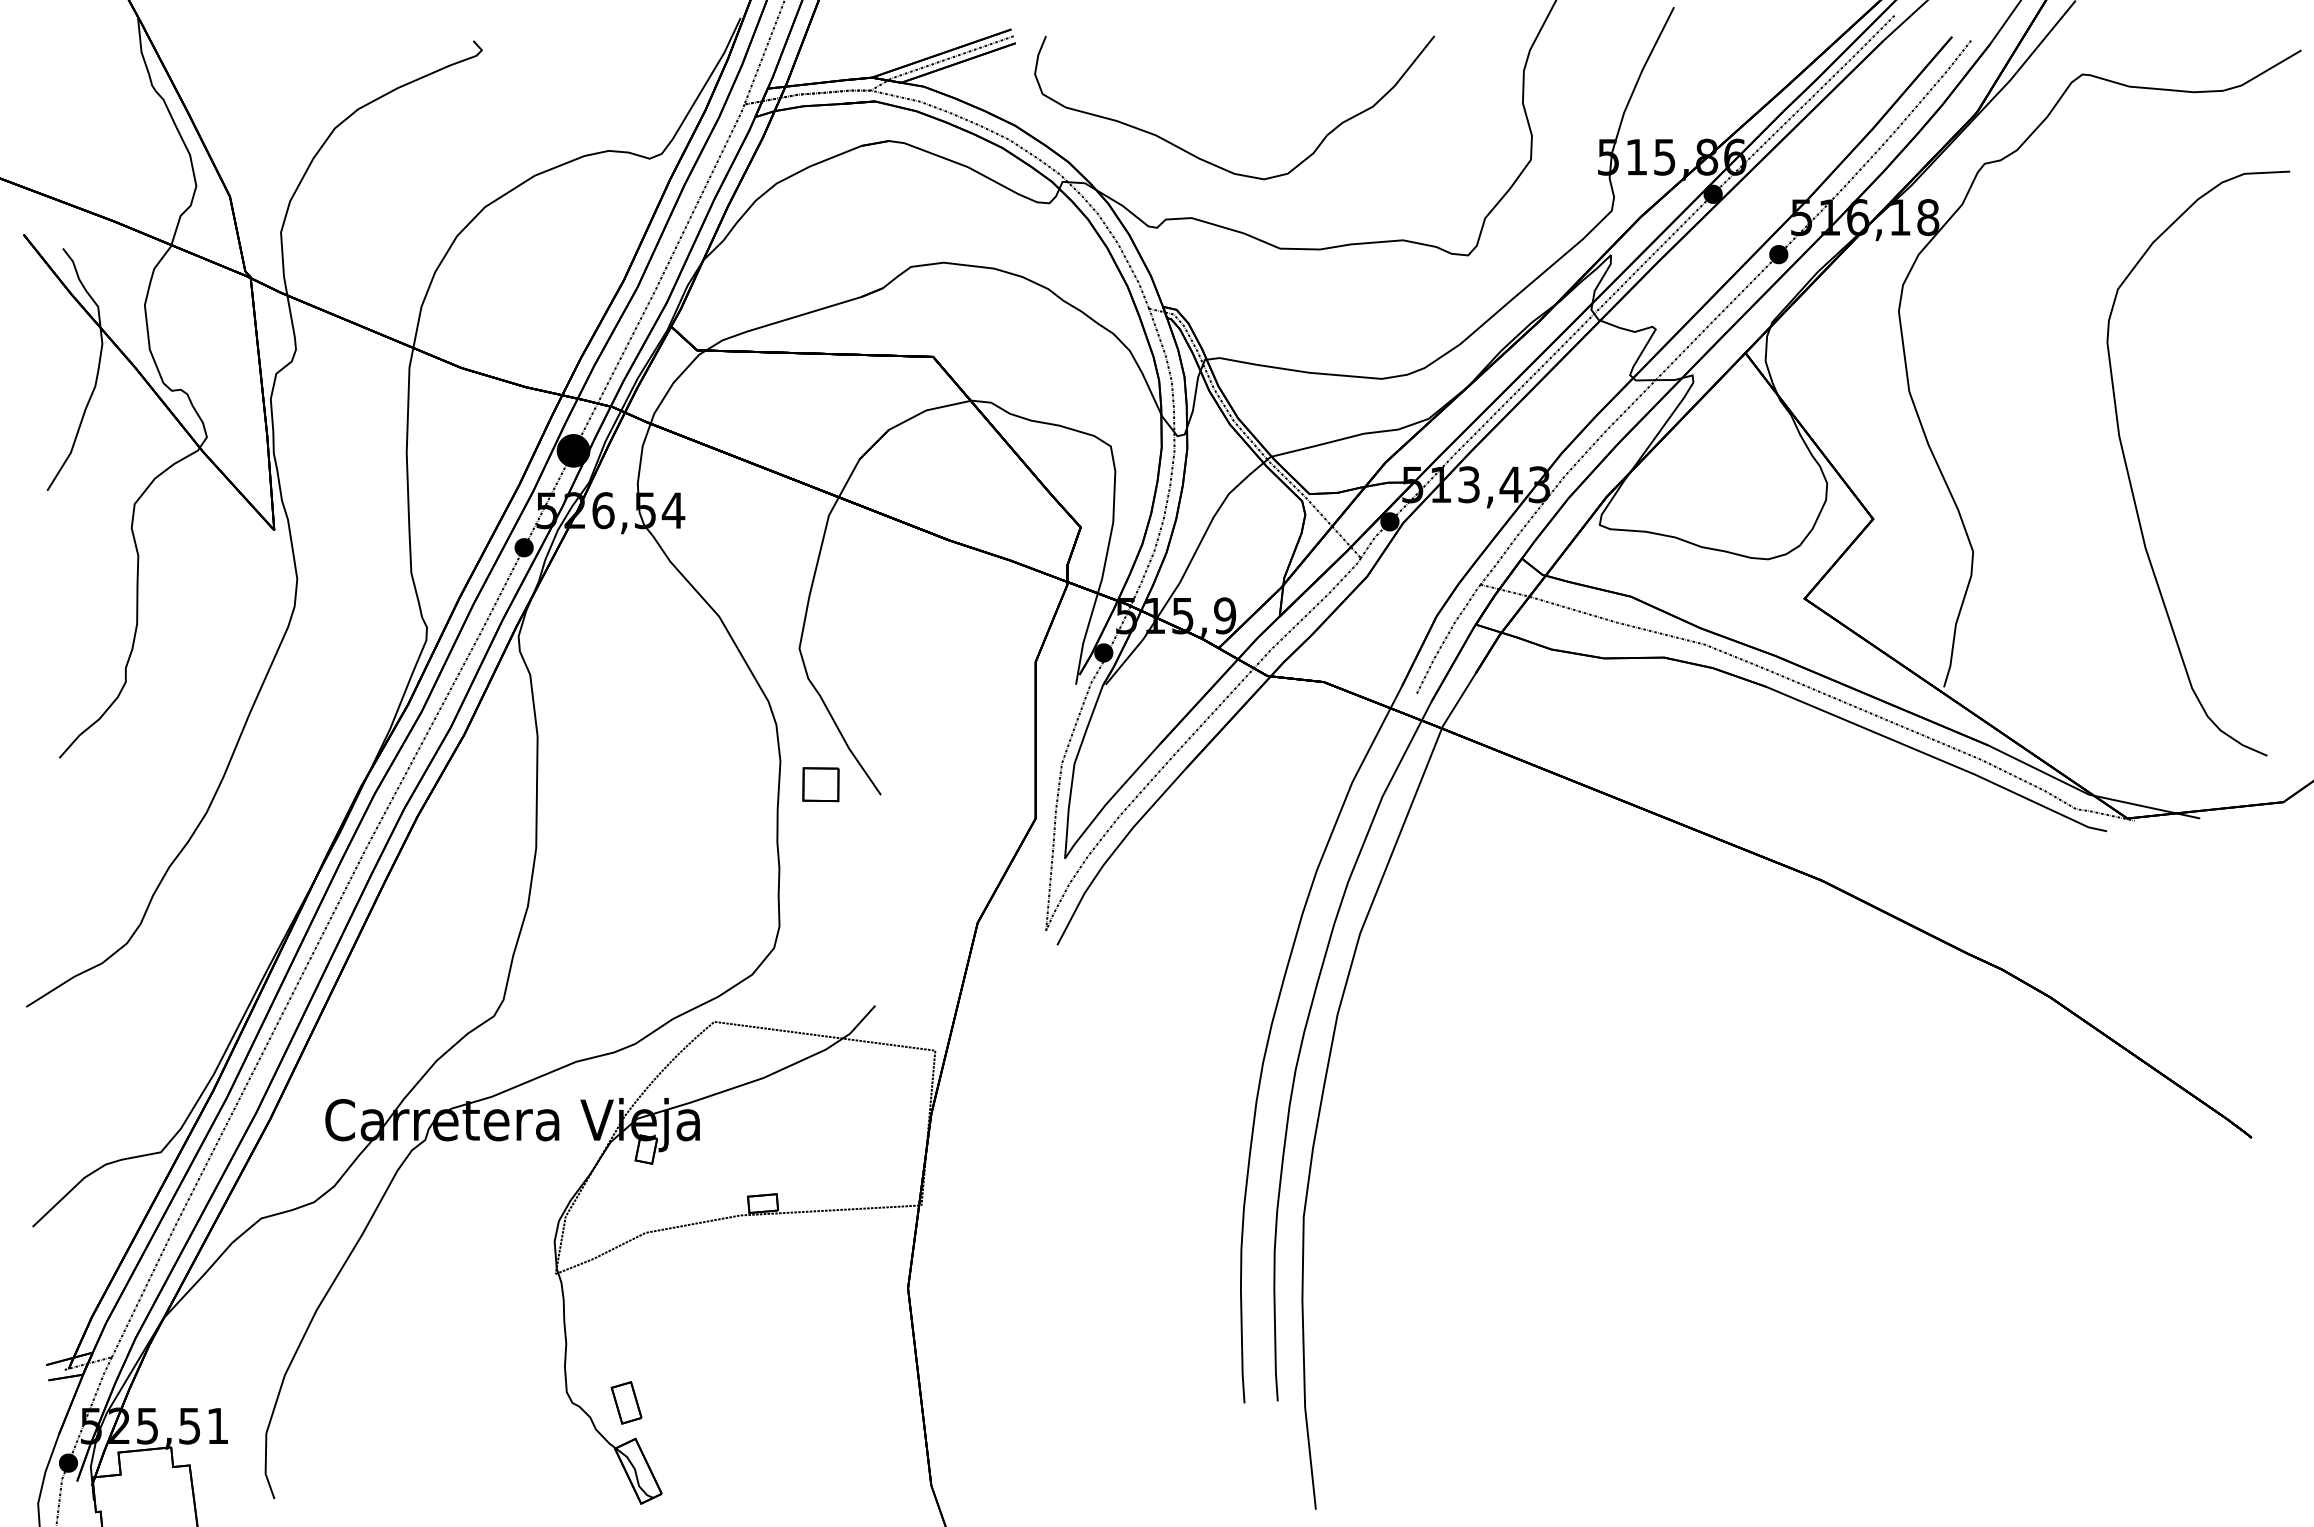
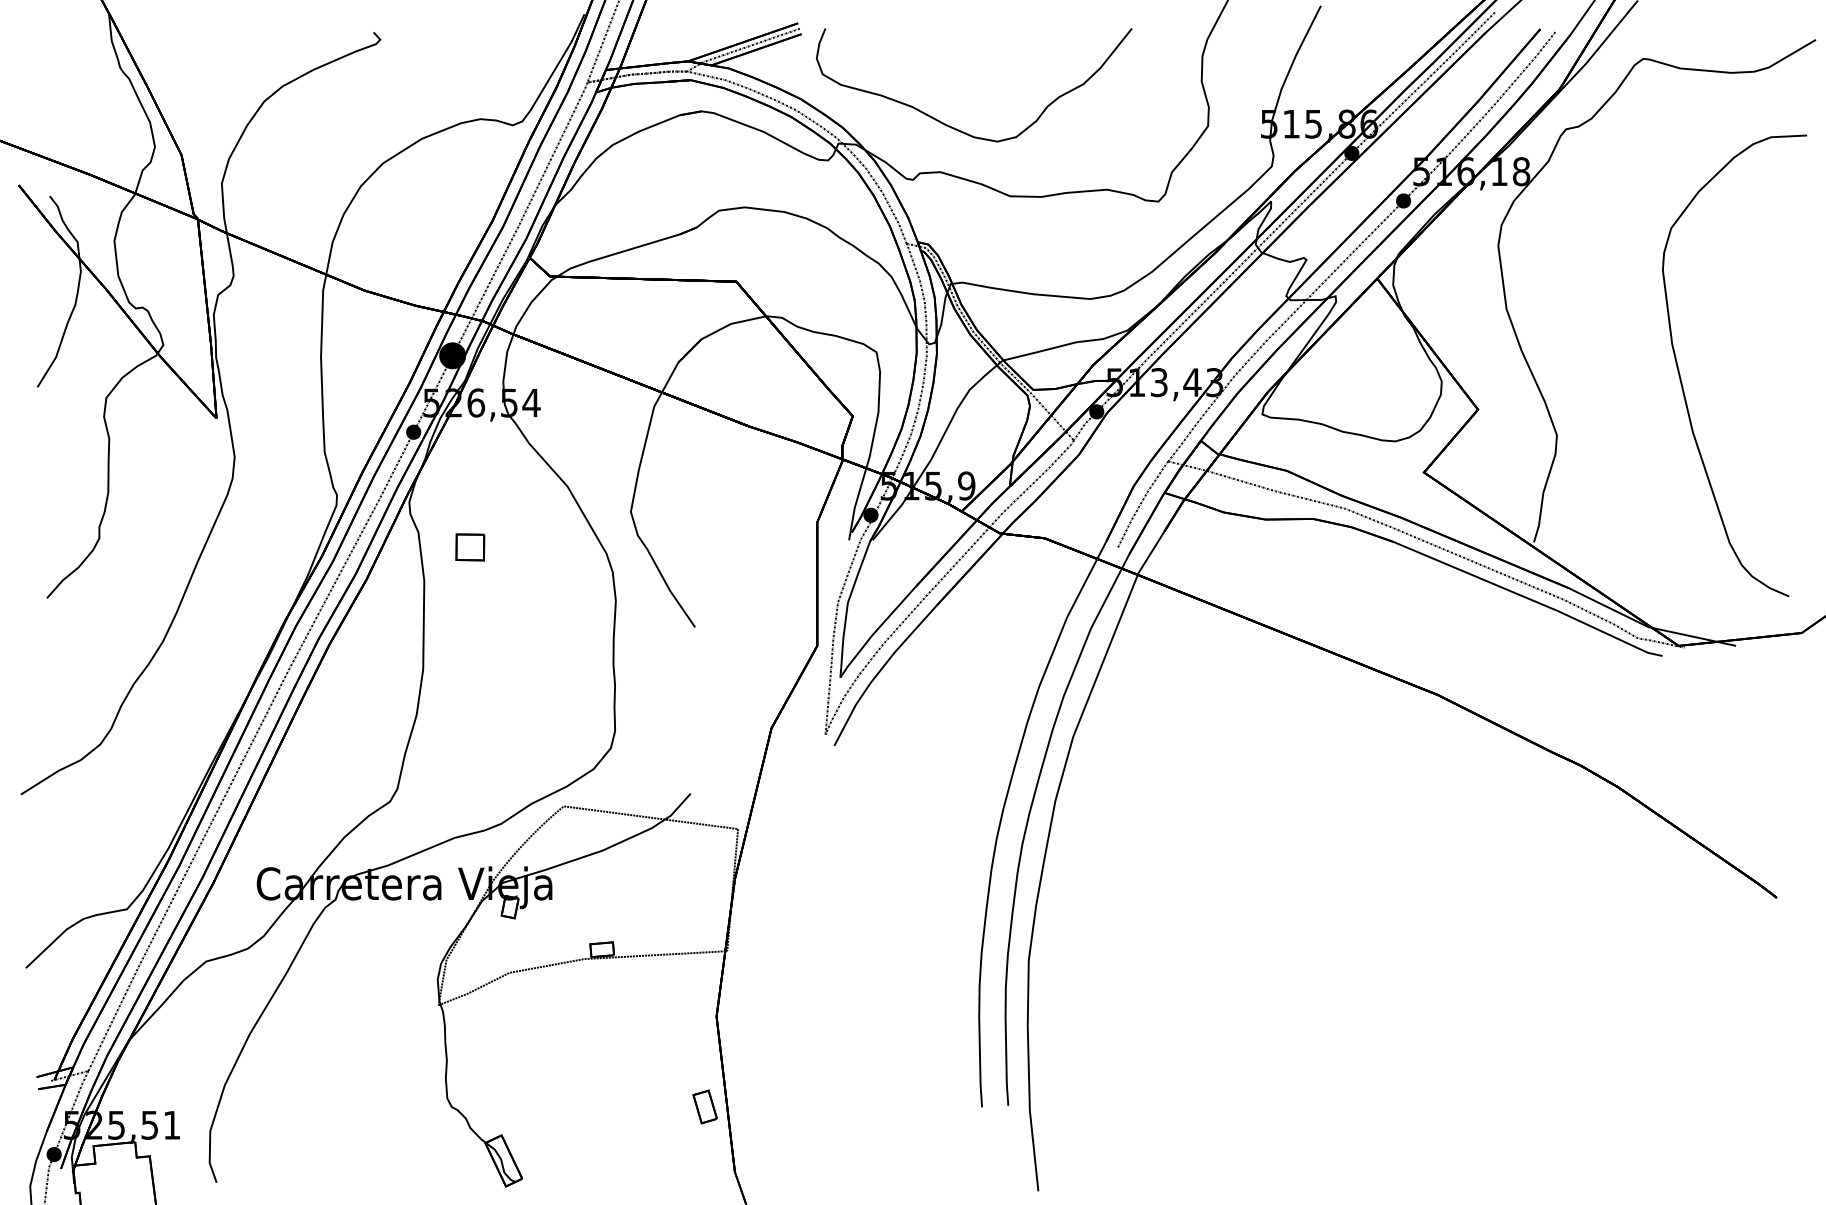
part: (820, 784) -> (469, 547), moved
part: (626, 1402) -> (705, 1106), moved

